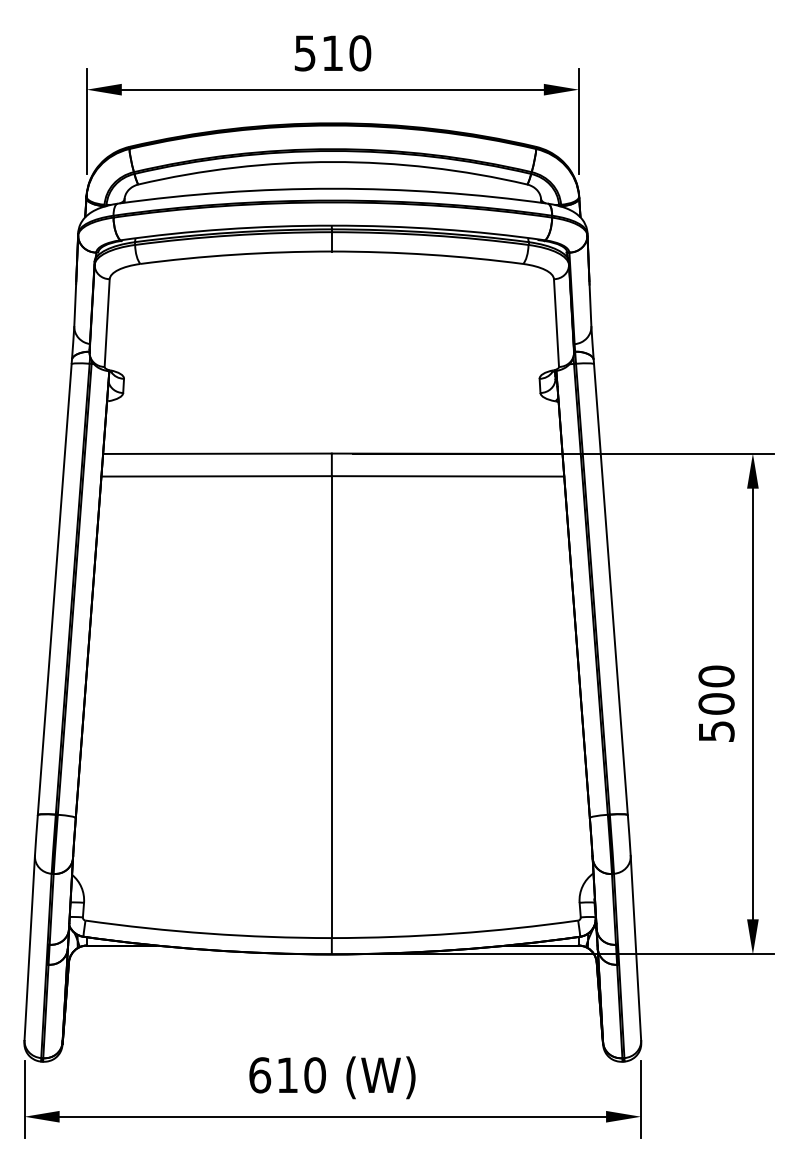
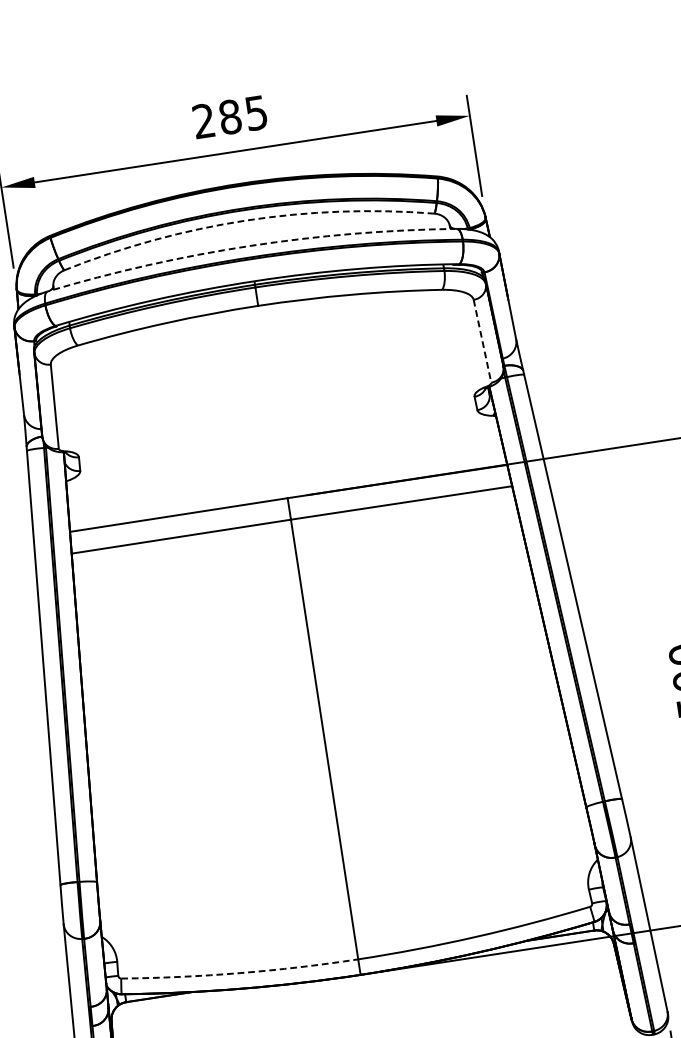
text: (332, 53) -> (230, 117), 510 -> 285
arc: (332, 162) -> (245, 221), solid -> dashed
arc: (332, 188) -> (249, 245), solid -> dashed
line: (556, 323) -> (482, 341), solid -> dashed
arc: (208, 933) -> (240, 972), solid -> dashed

